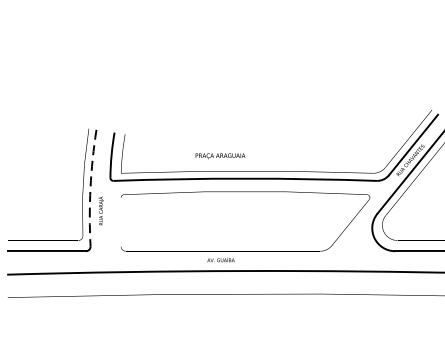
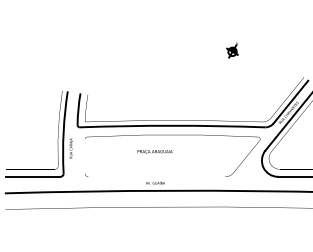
part: (330, 71) -> (232, 50), added
text: (219, 155) -> (154, 151), moved
arc: (90, 188) -> (63, 132), dashed -> solid

